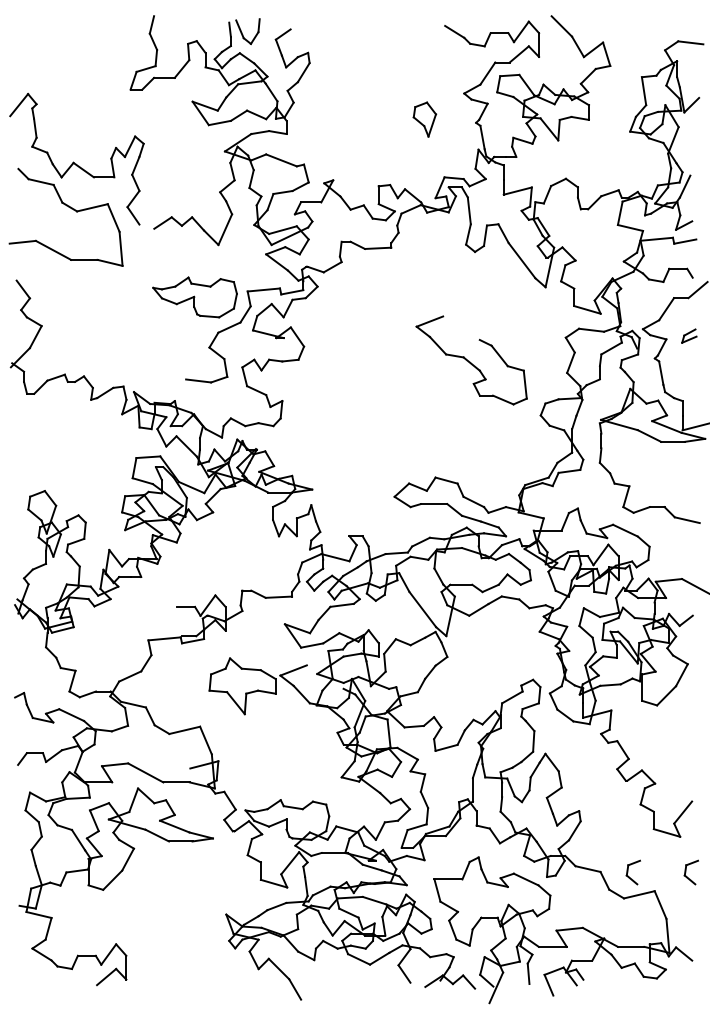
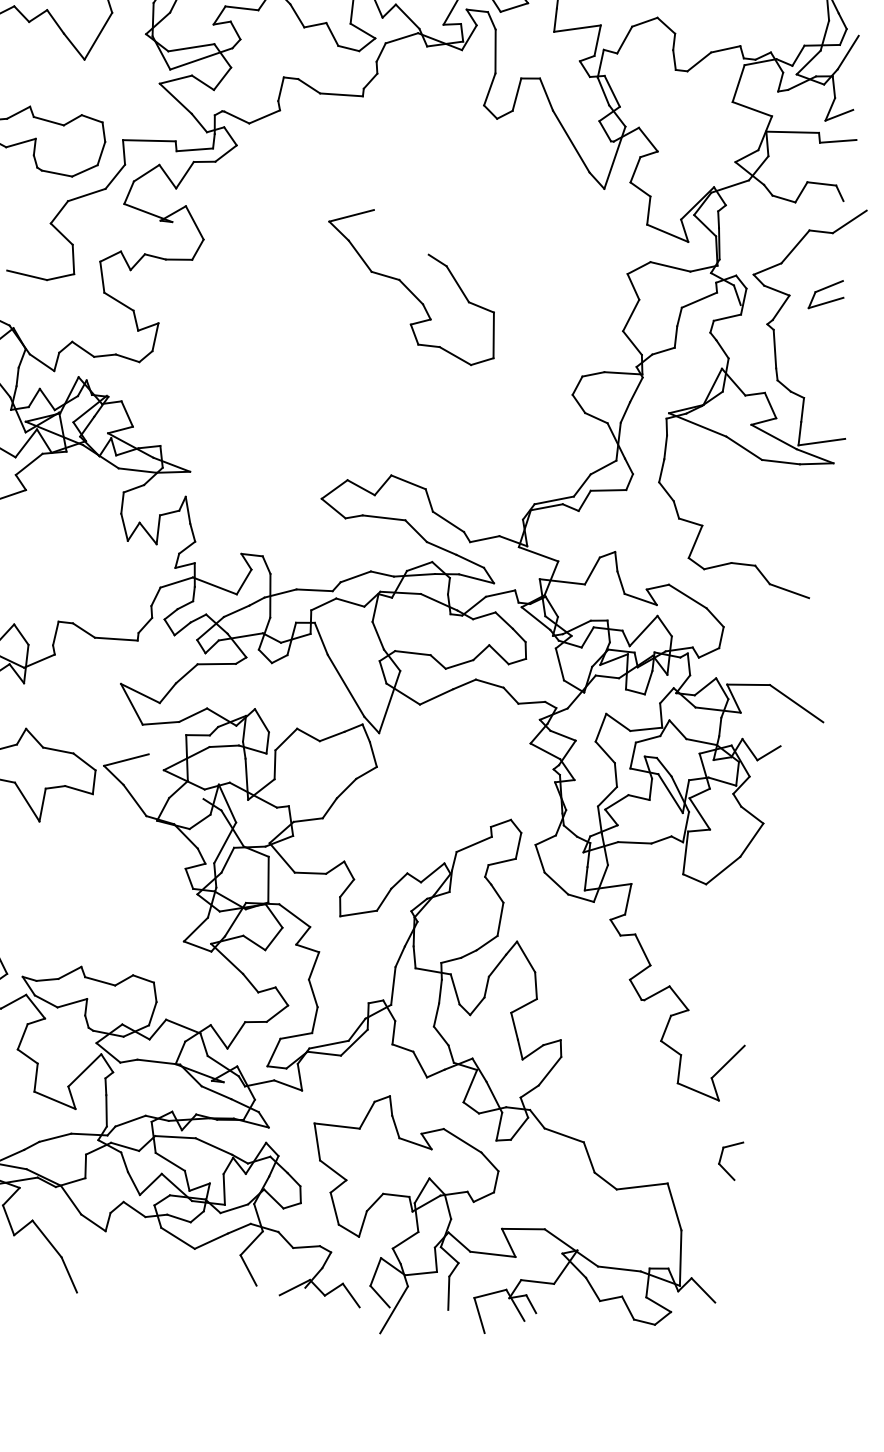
part: (689, 335) -> (827, 293), size x1.43
part: (471, 360) -> (411, 286), moved
part: (632, 872) -> (635, 1149), removed

